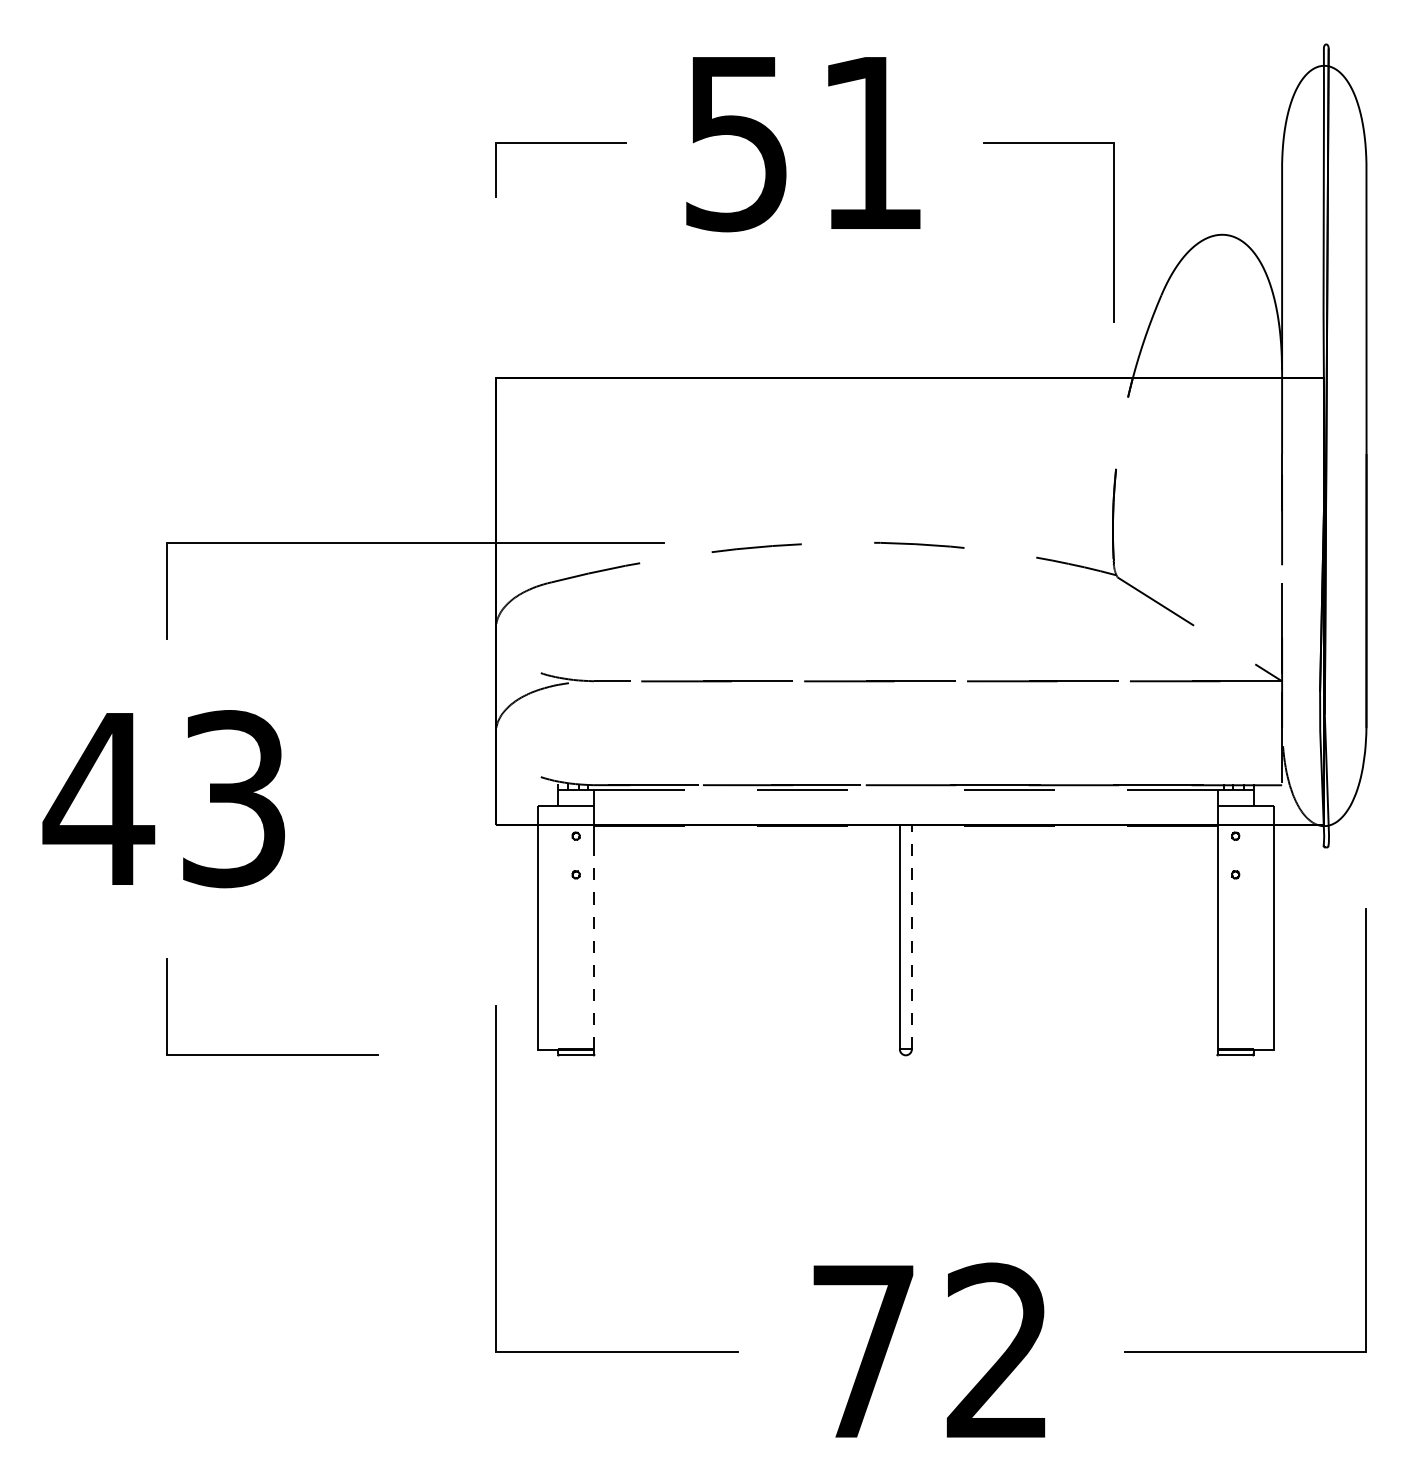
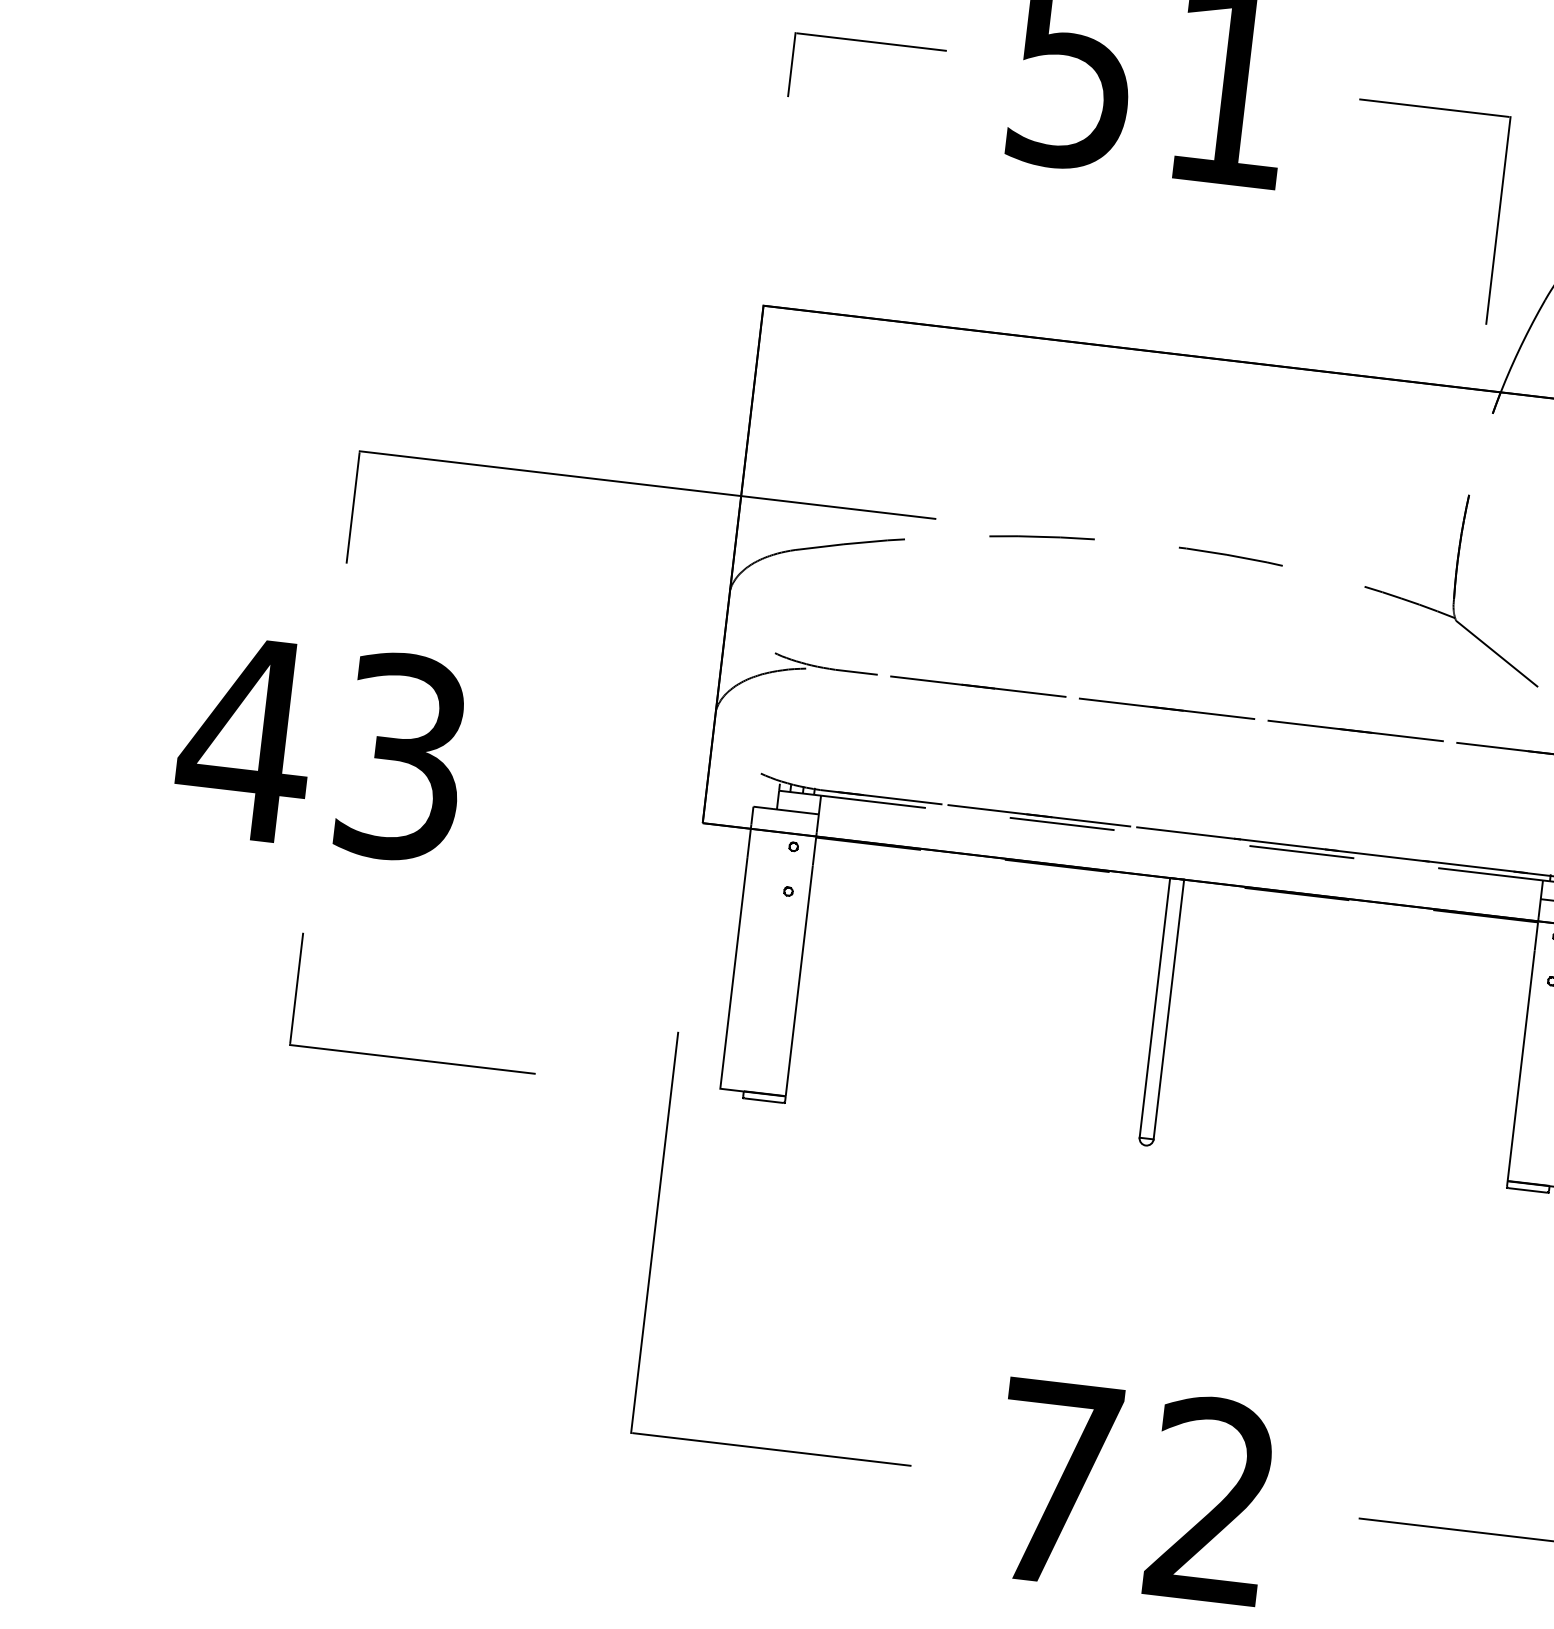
line: (911, 936) -> (1168, 1008), dashed -> solid
line: (594, 949) -> (799, 980), dashed -> solid

